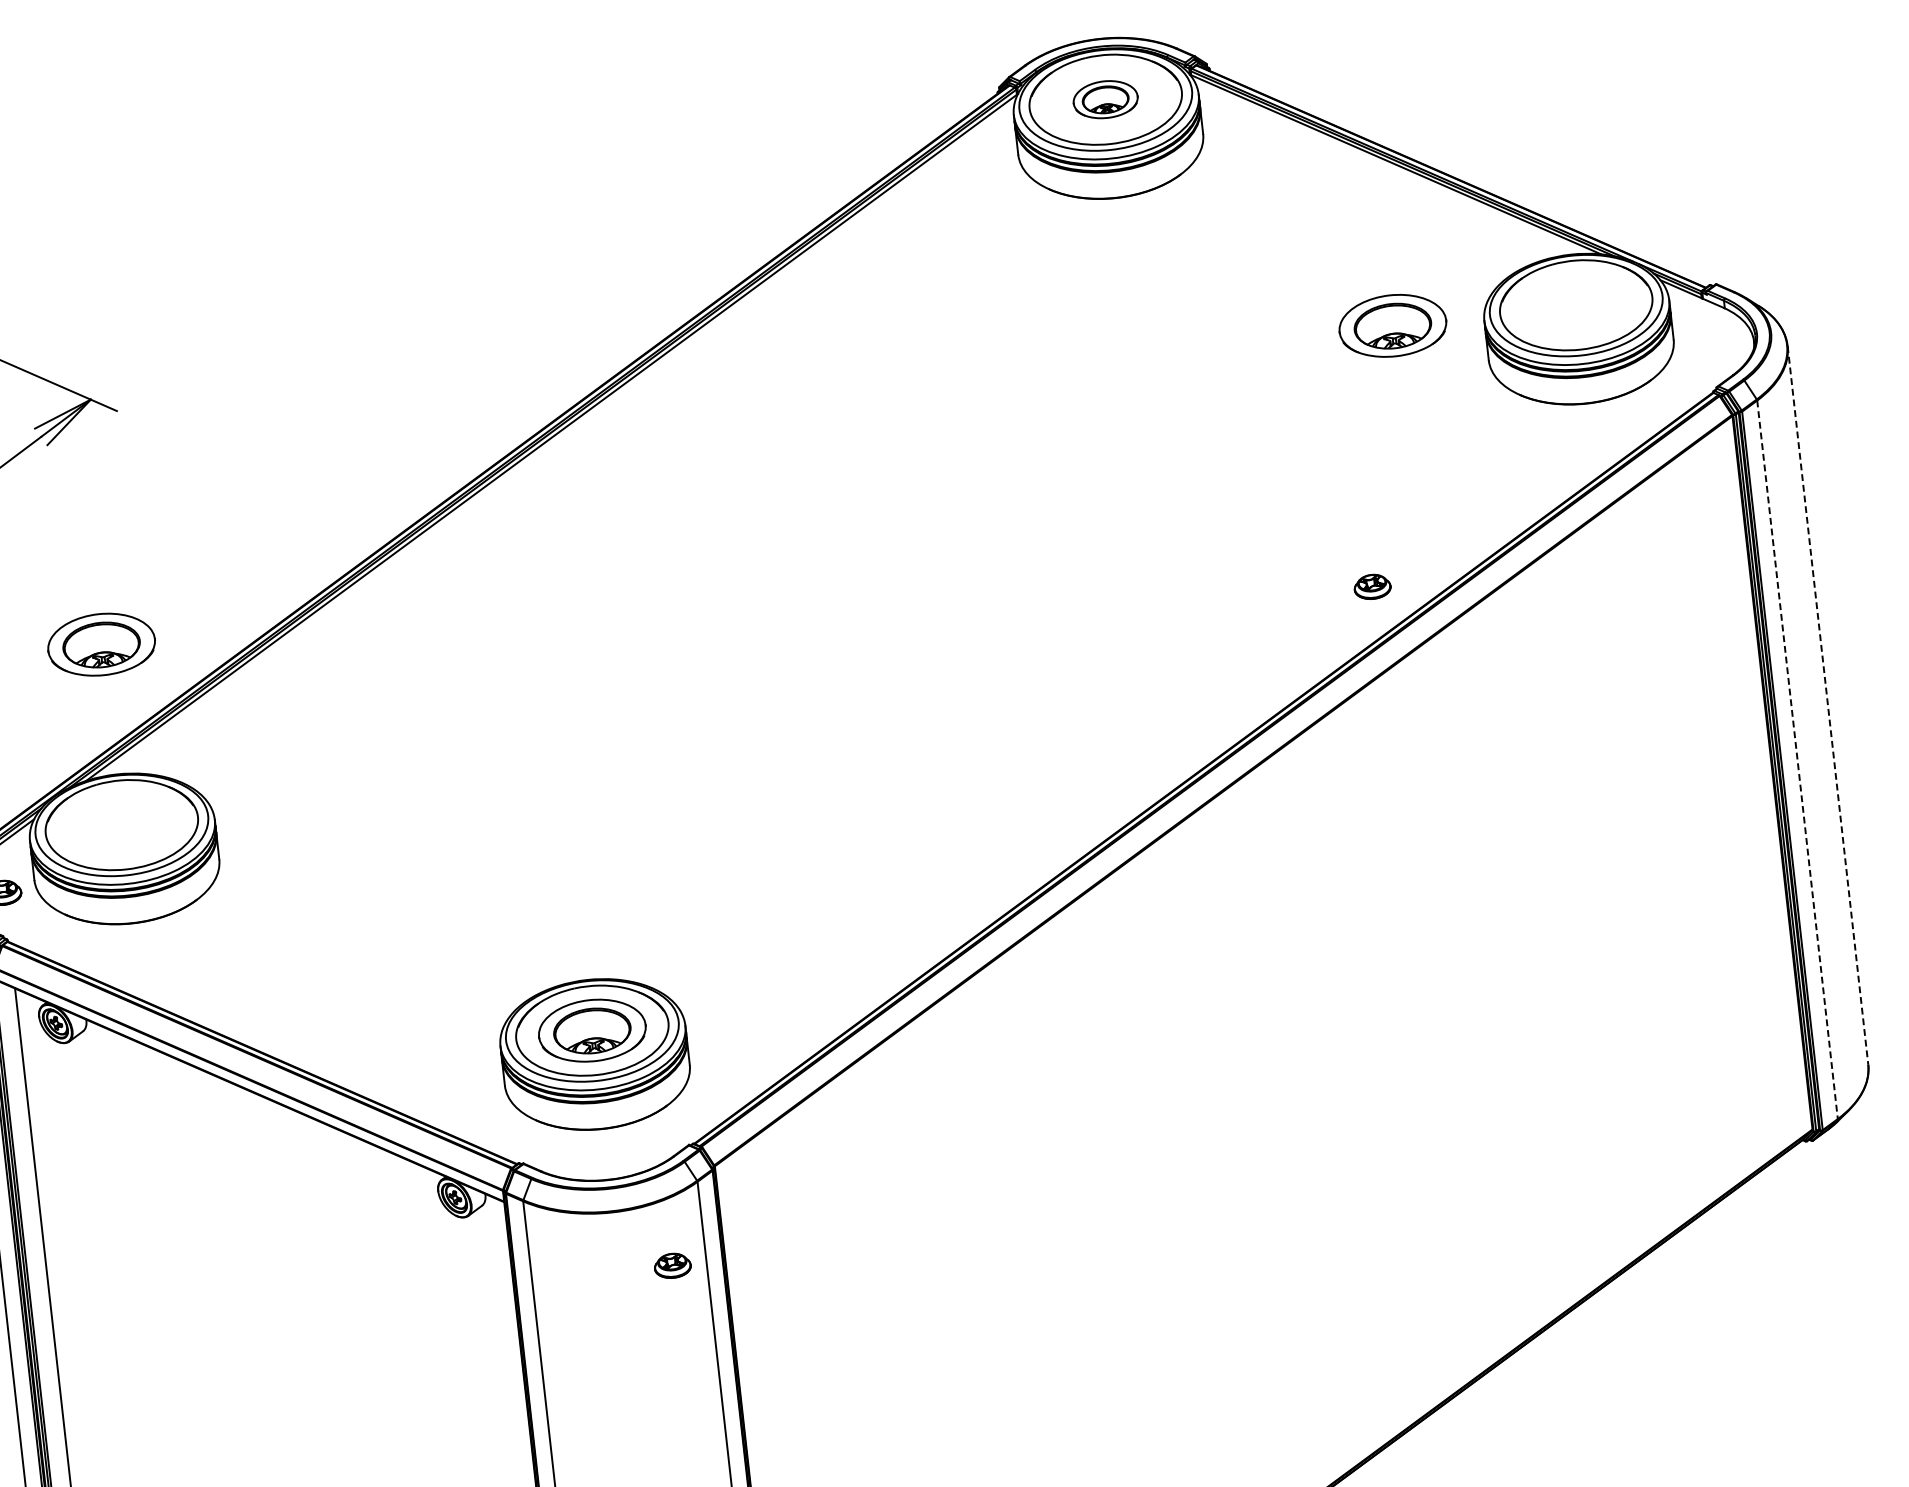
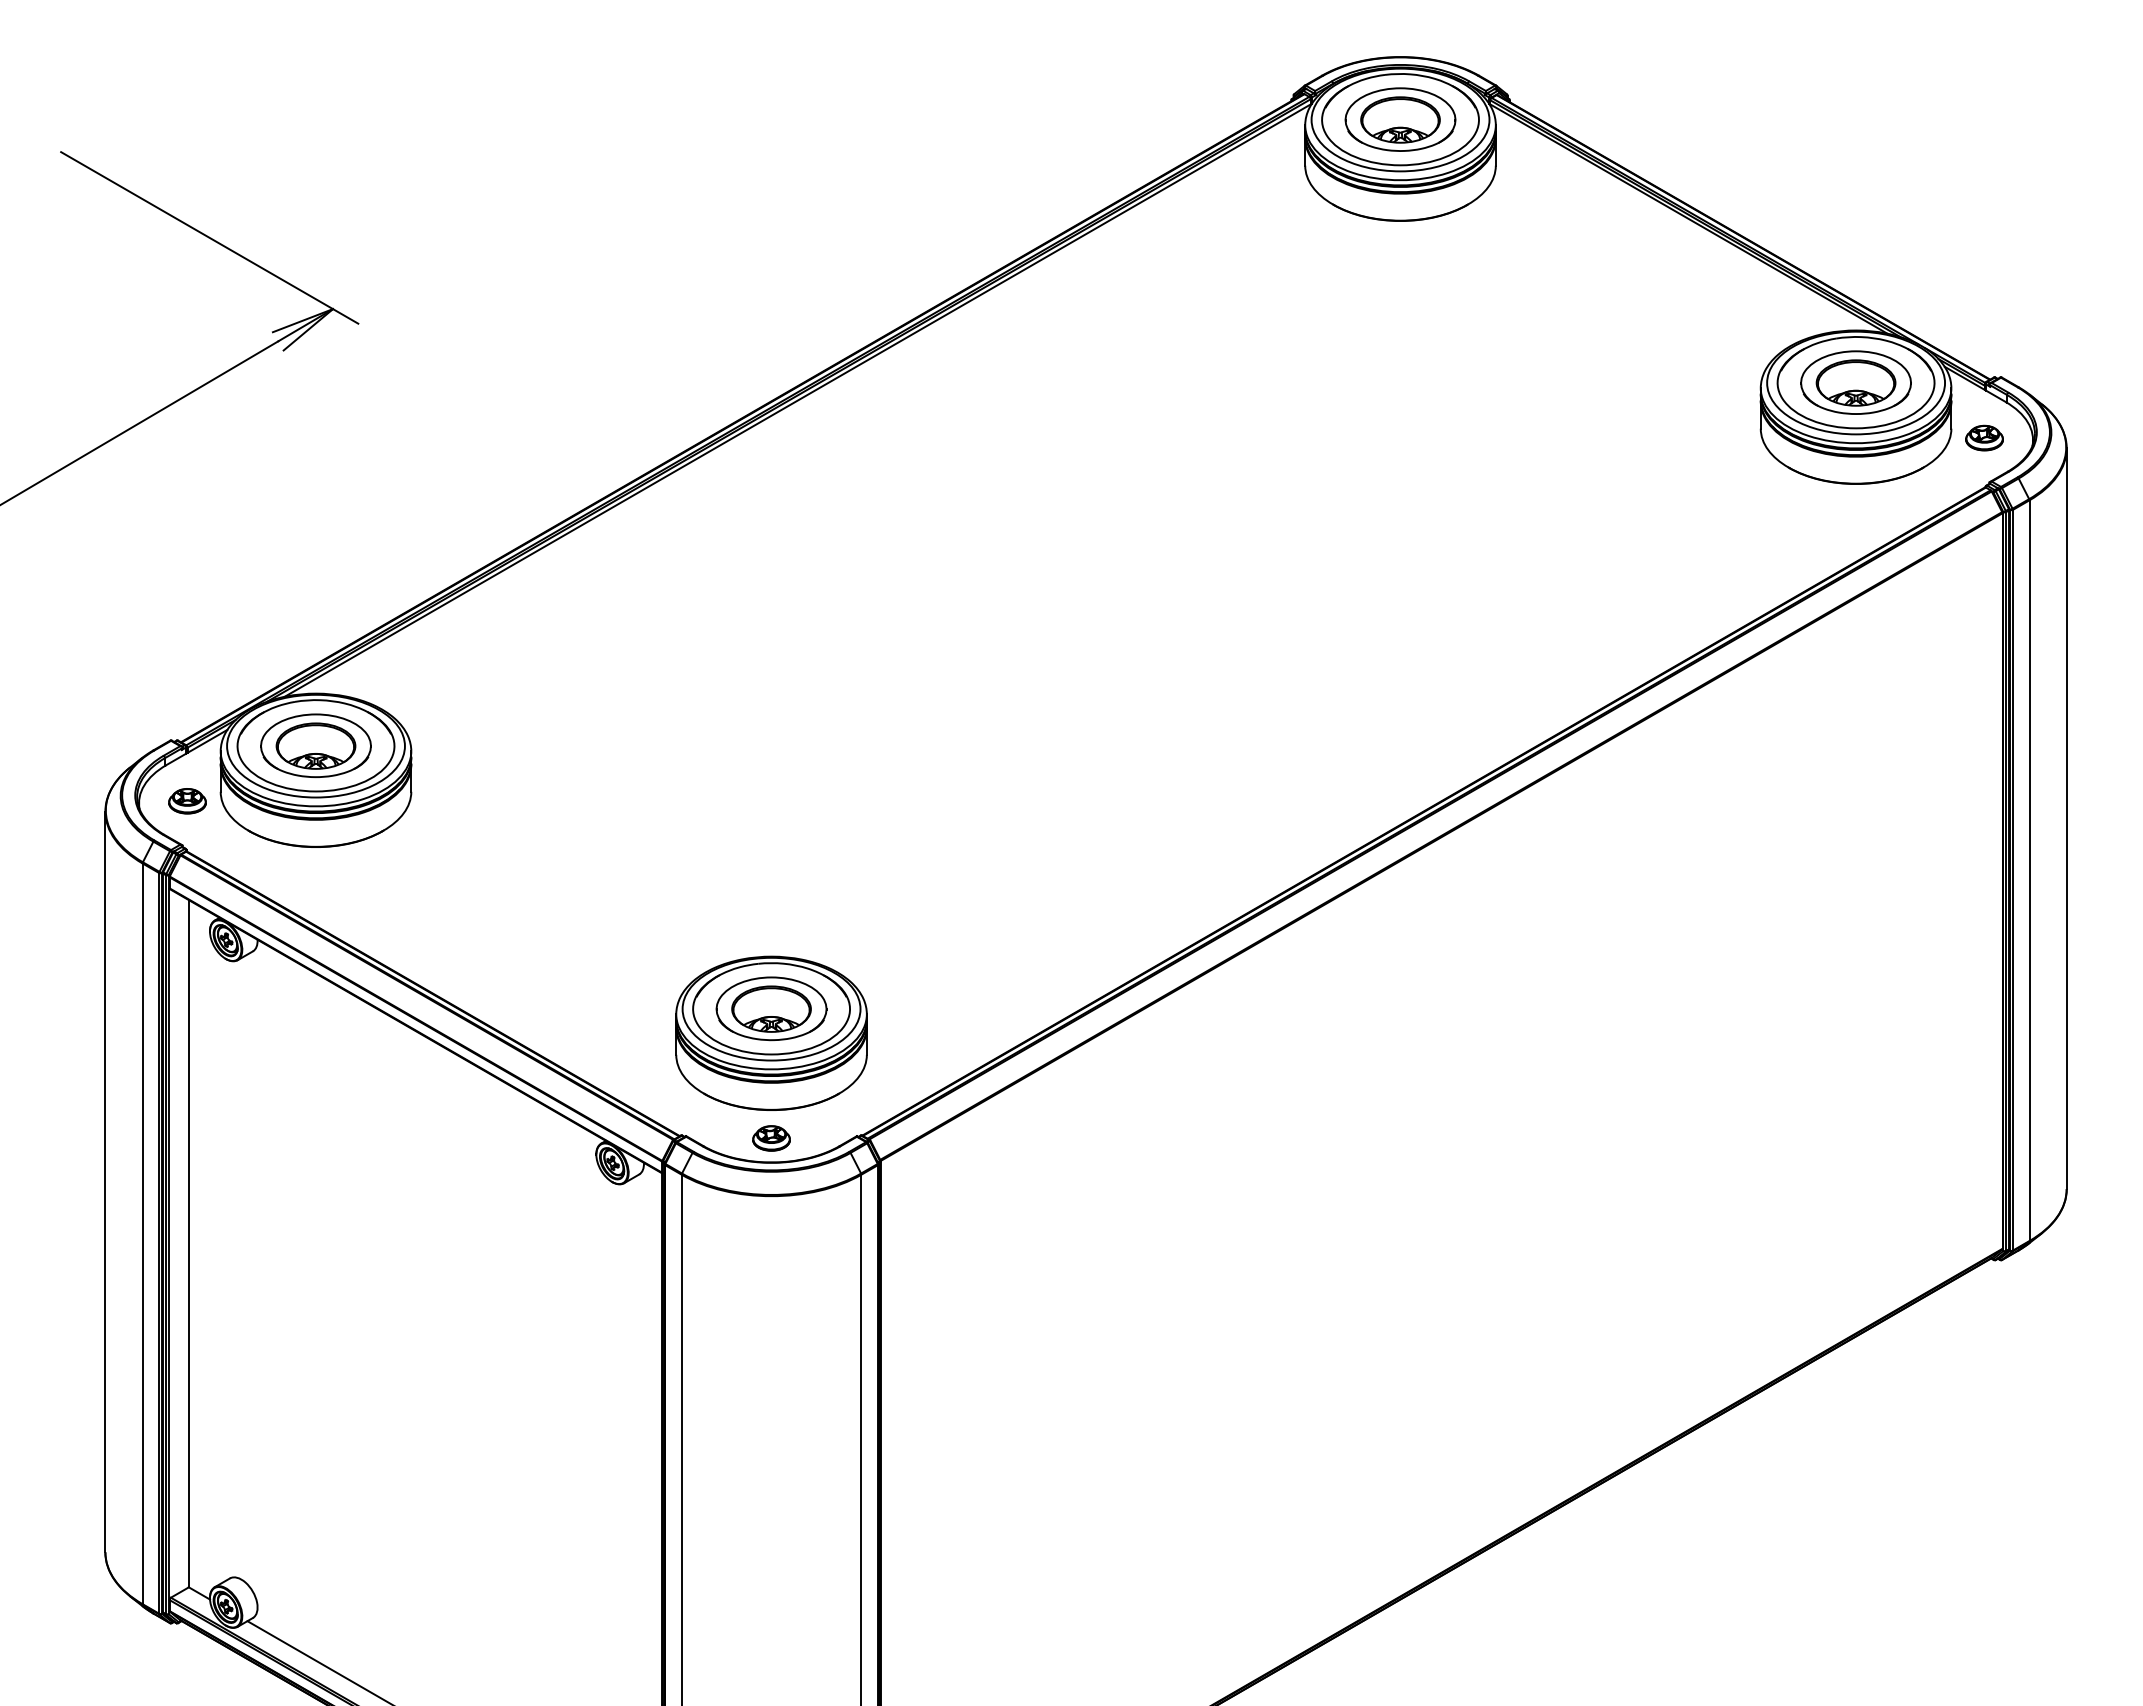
part: (1105, 99) -> (1400, 119), size x1.67
part: (1392, 325) -> (1855, 382), moved
part: (1372, 586) -> (1984, 437), moved
part: (101, 644) -> (315, 745), moved
line: (1827, 706) -> (2066, 819), dashed -> solid
line: (1797, 760) -> (2029, 871), dashed -> solid
part: (672, 1265) -> (771, 1138), moved

